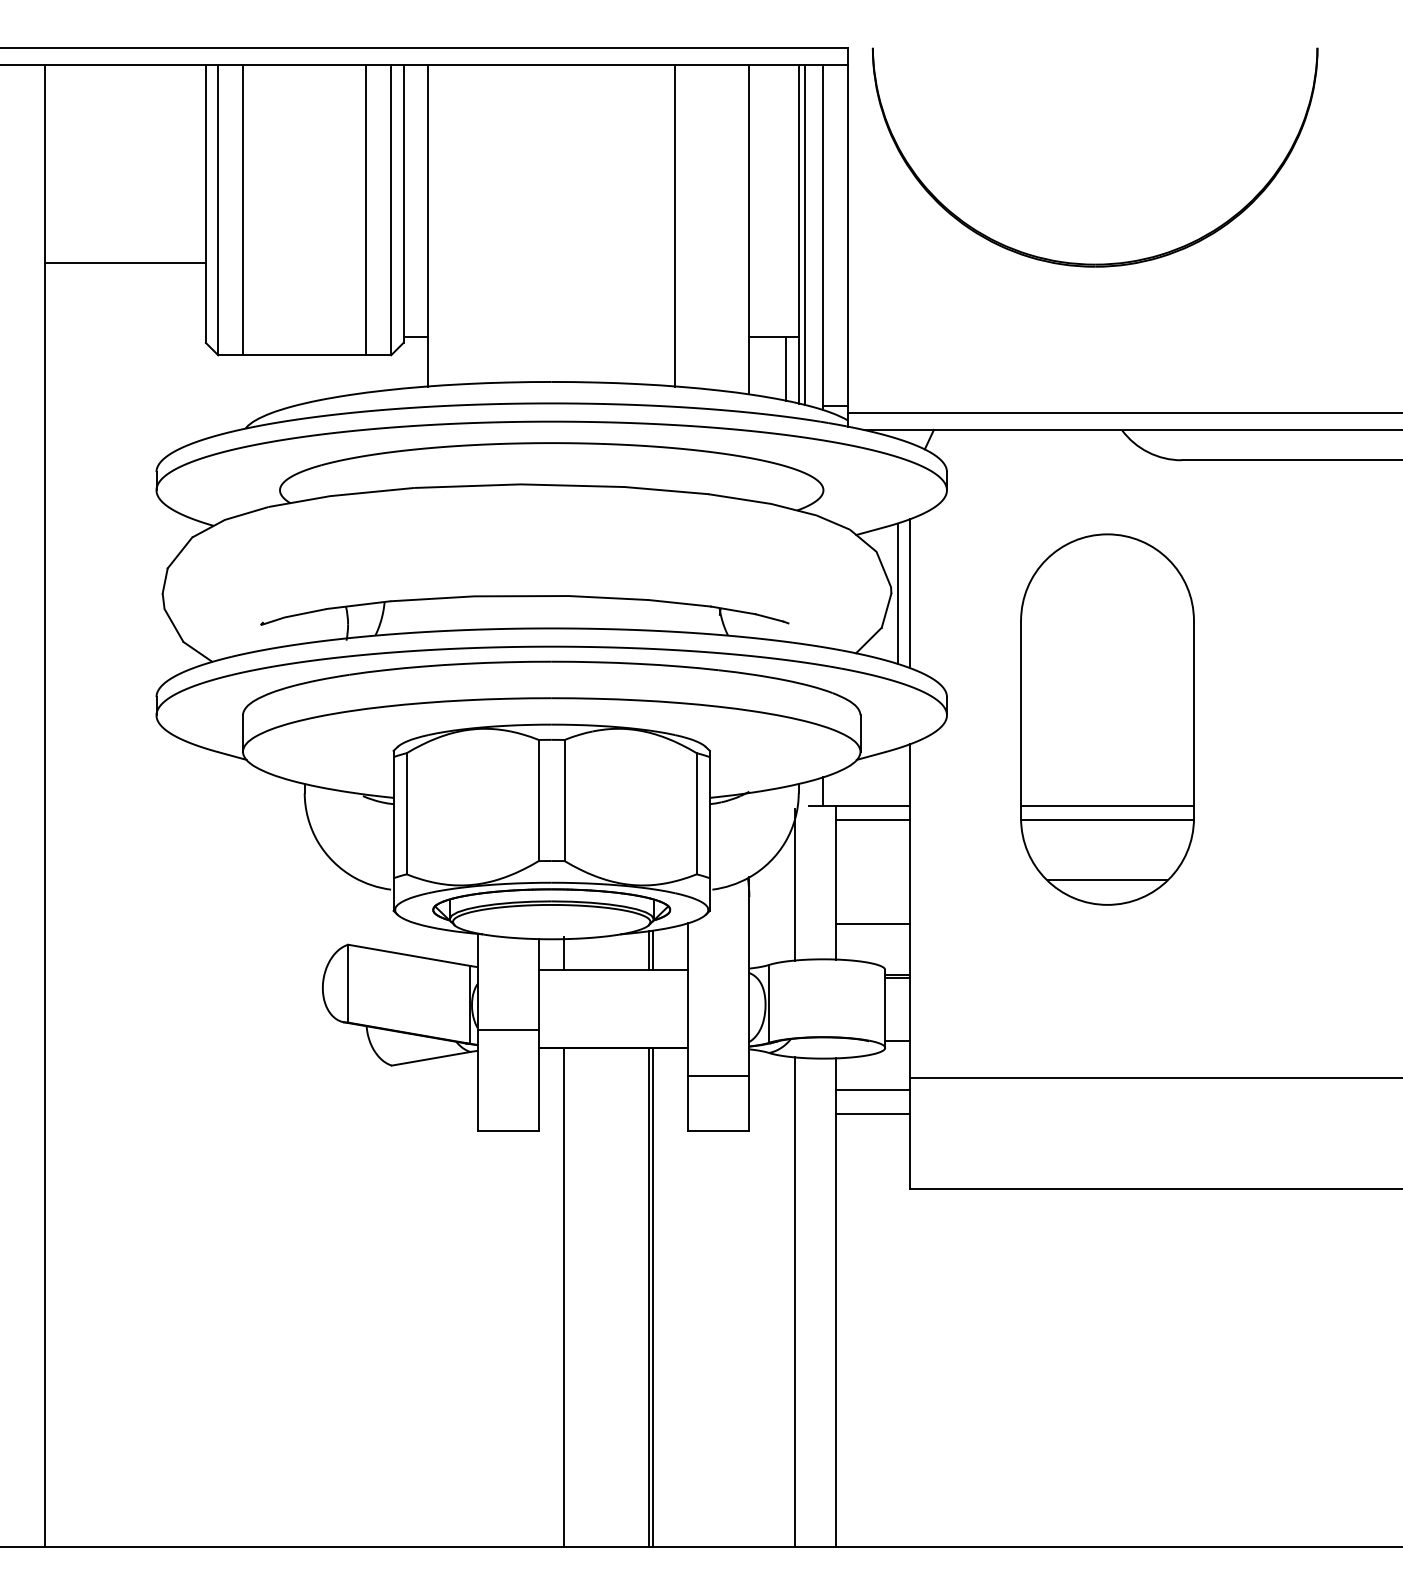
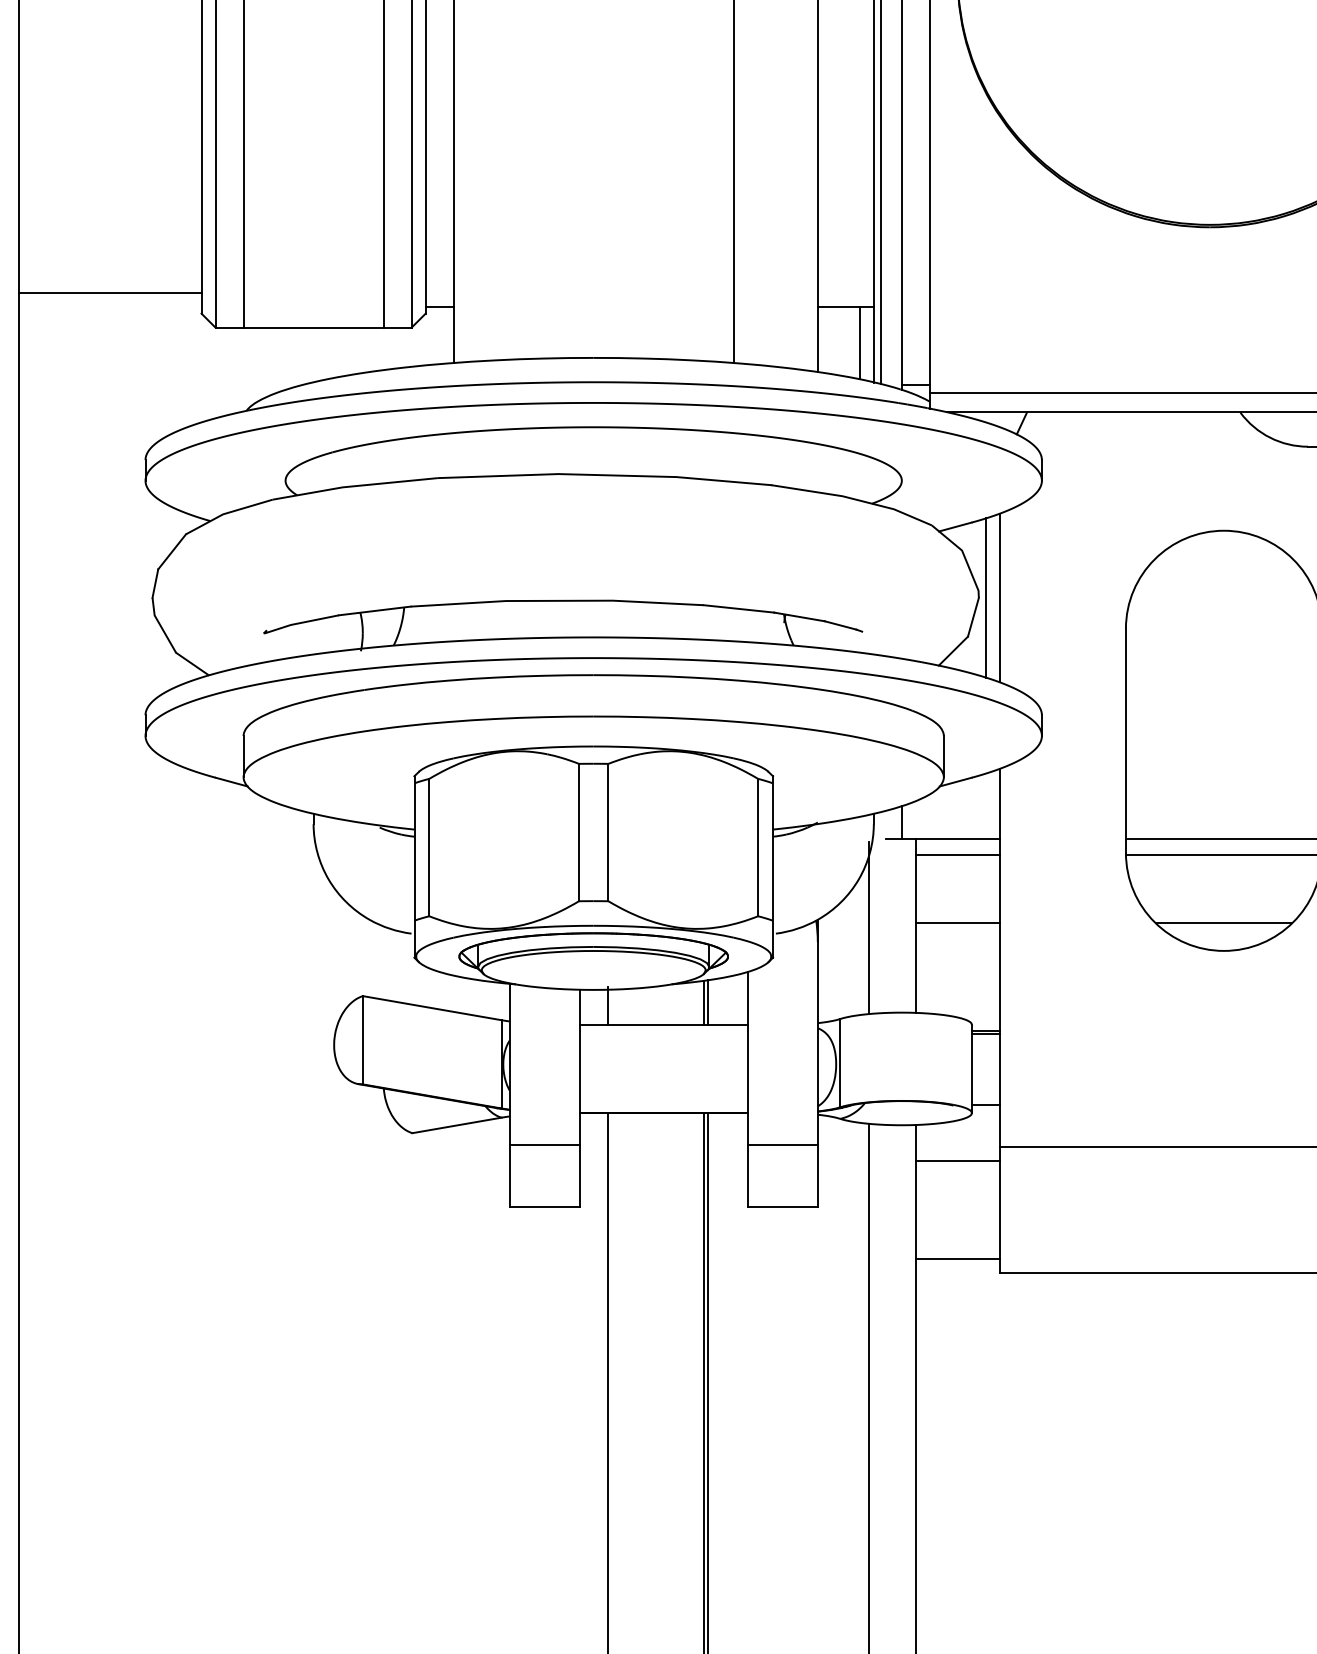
line: (125, 263) -> (110, 292), moved
line: (872, 924) -> (957, 923), moved
line: (508, 1030) -> (544, 1145), moved
line: (872, 1113) -> (957, 1258), moved

